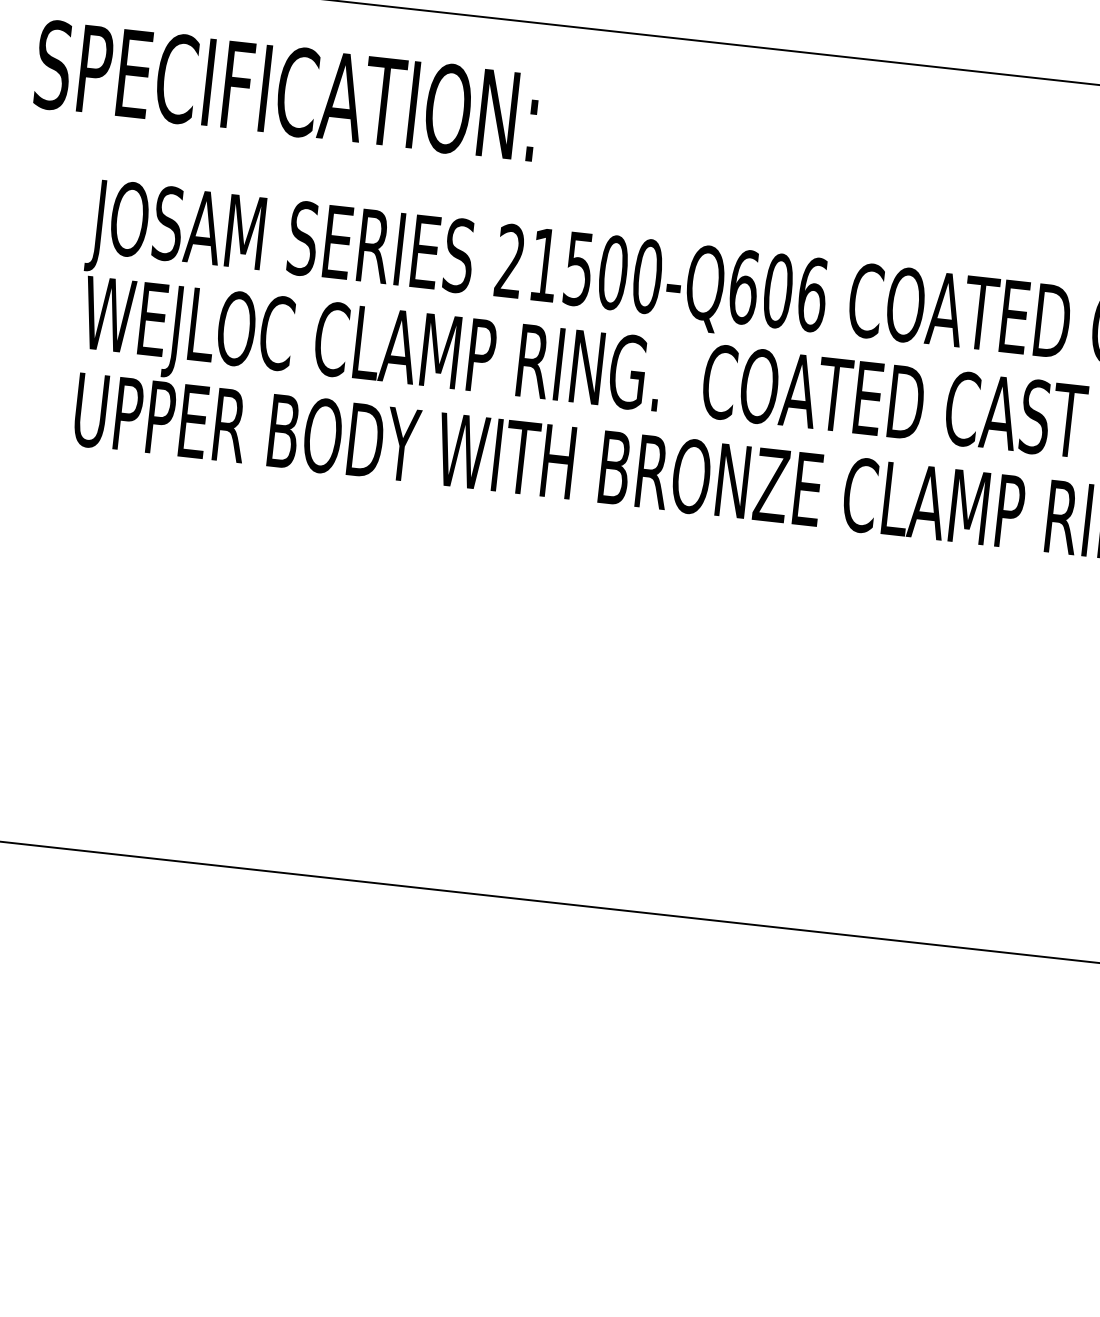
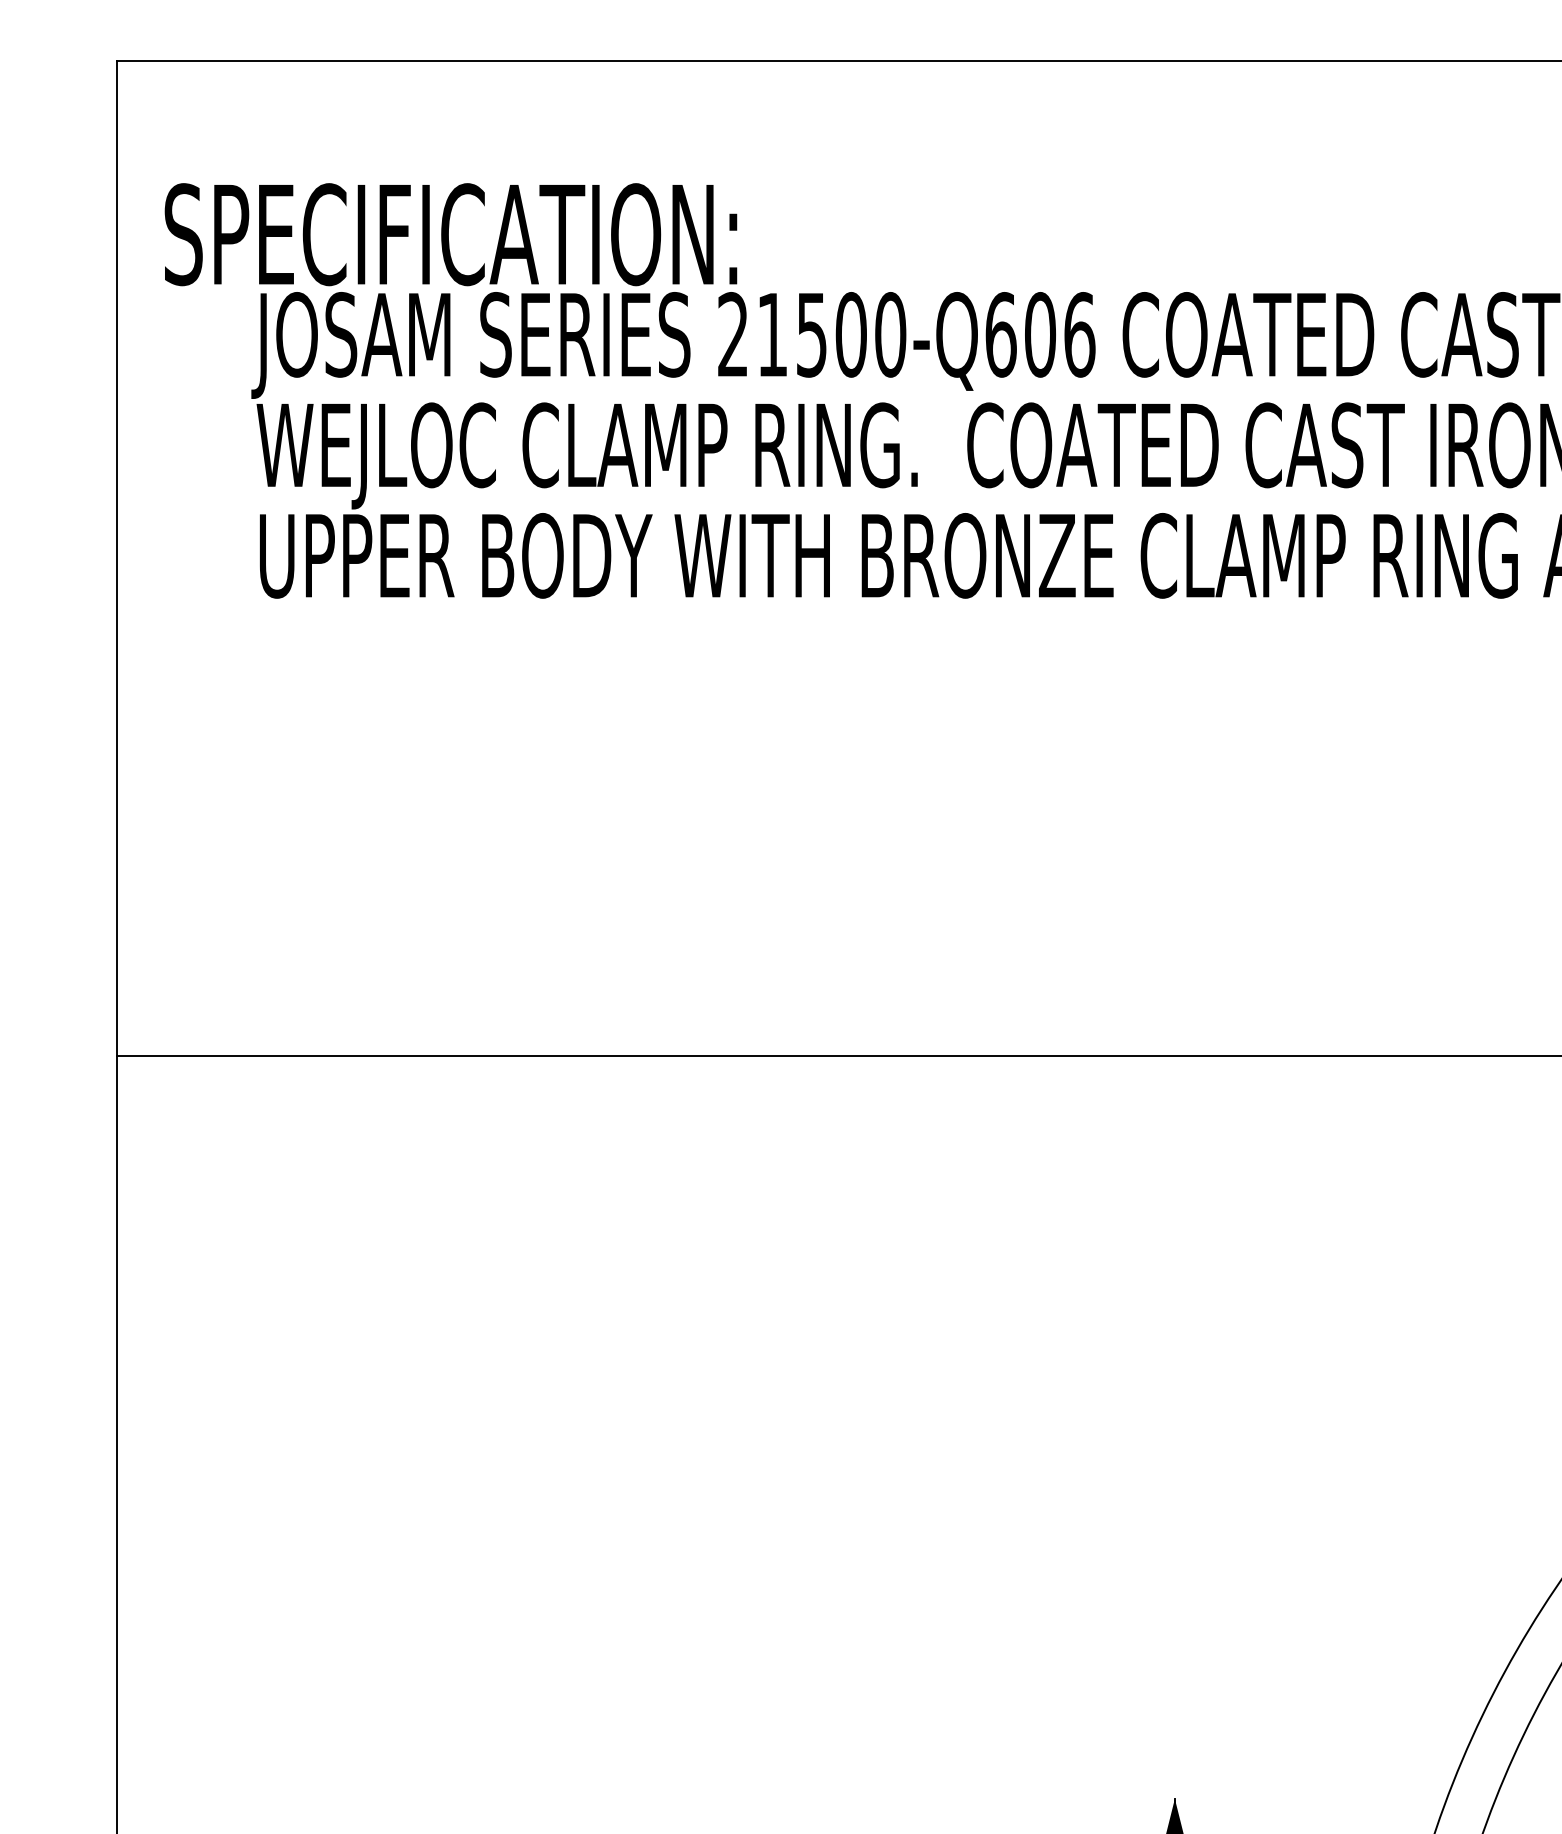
text: (286, 90) -> (450, 234), moved

